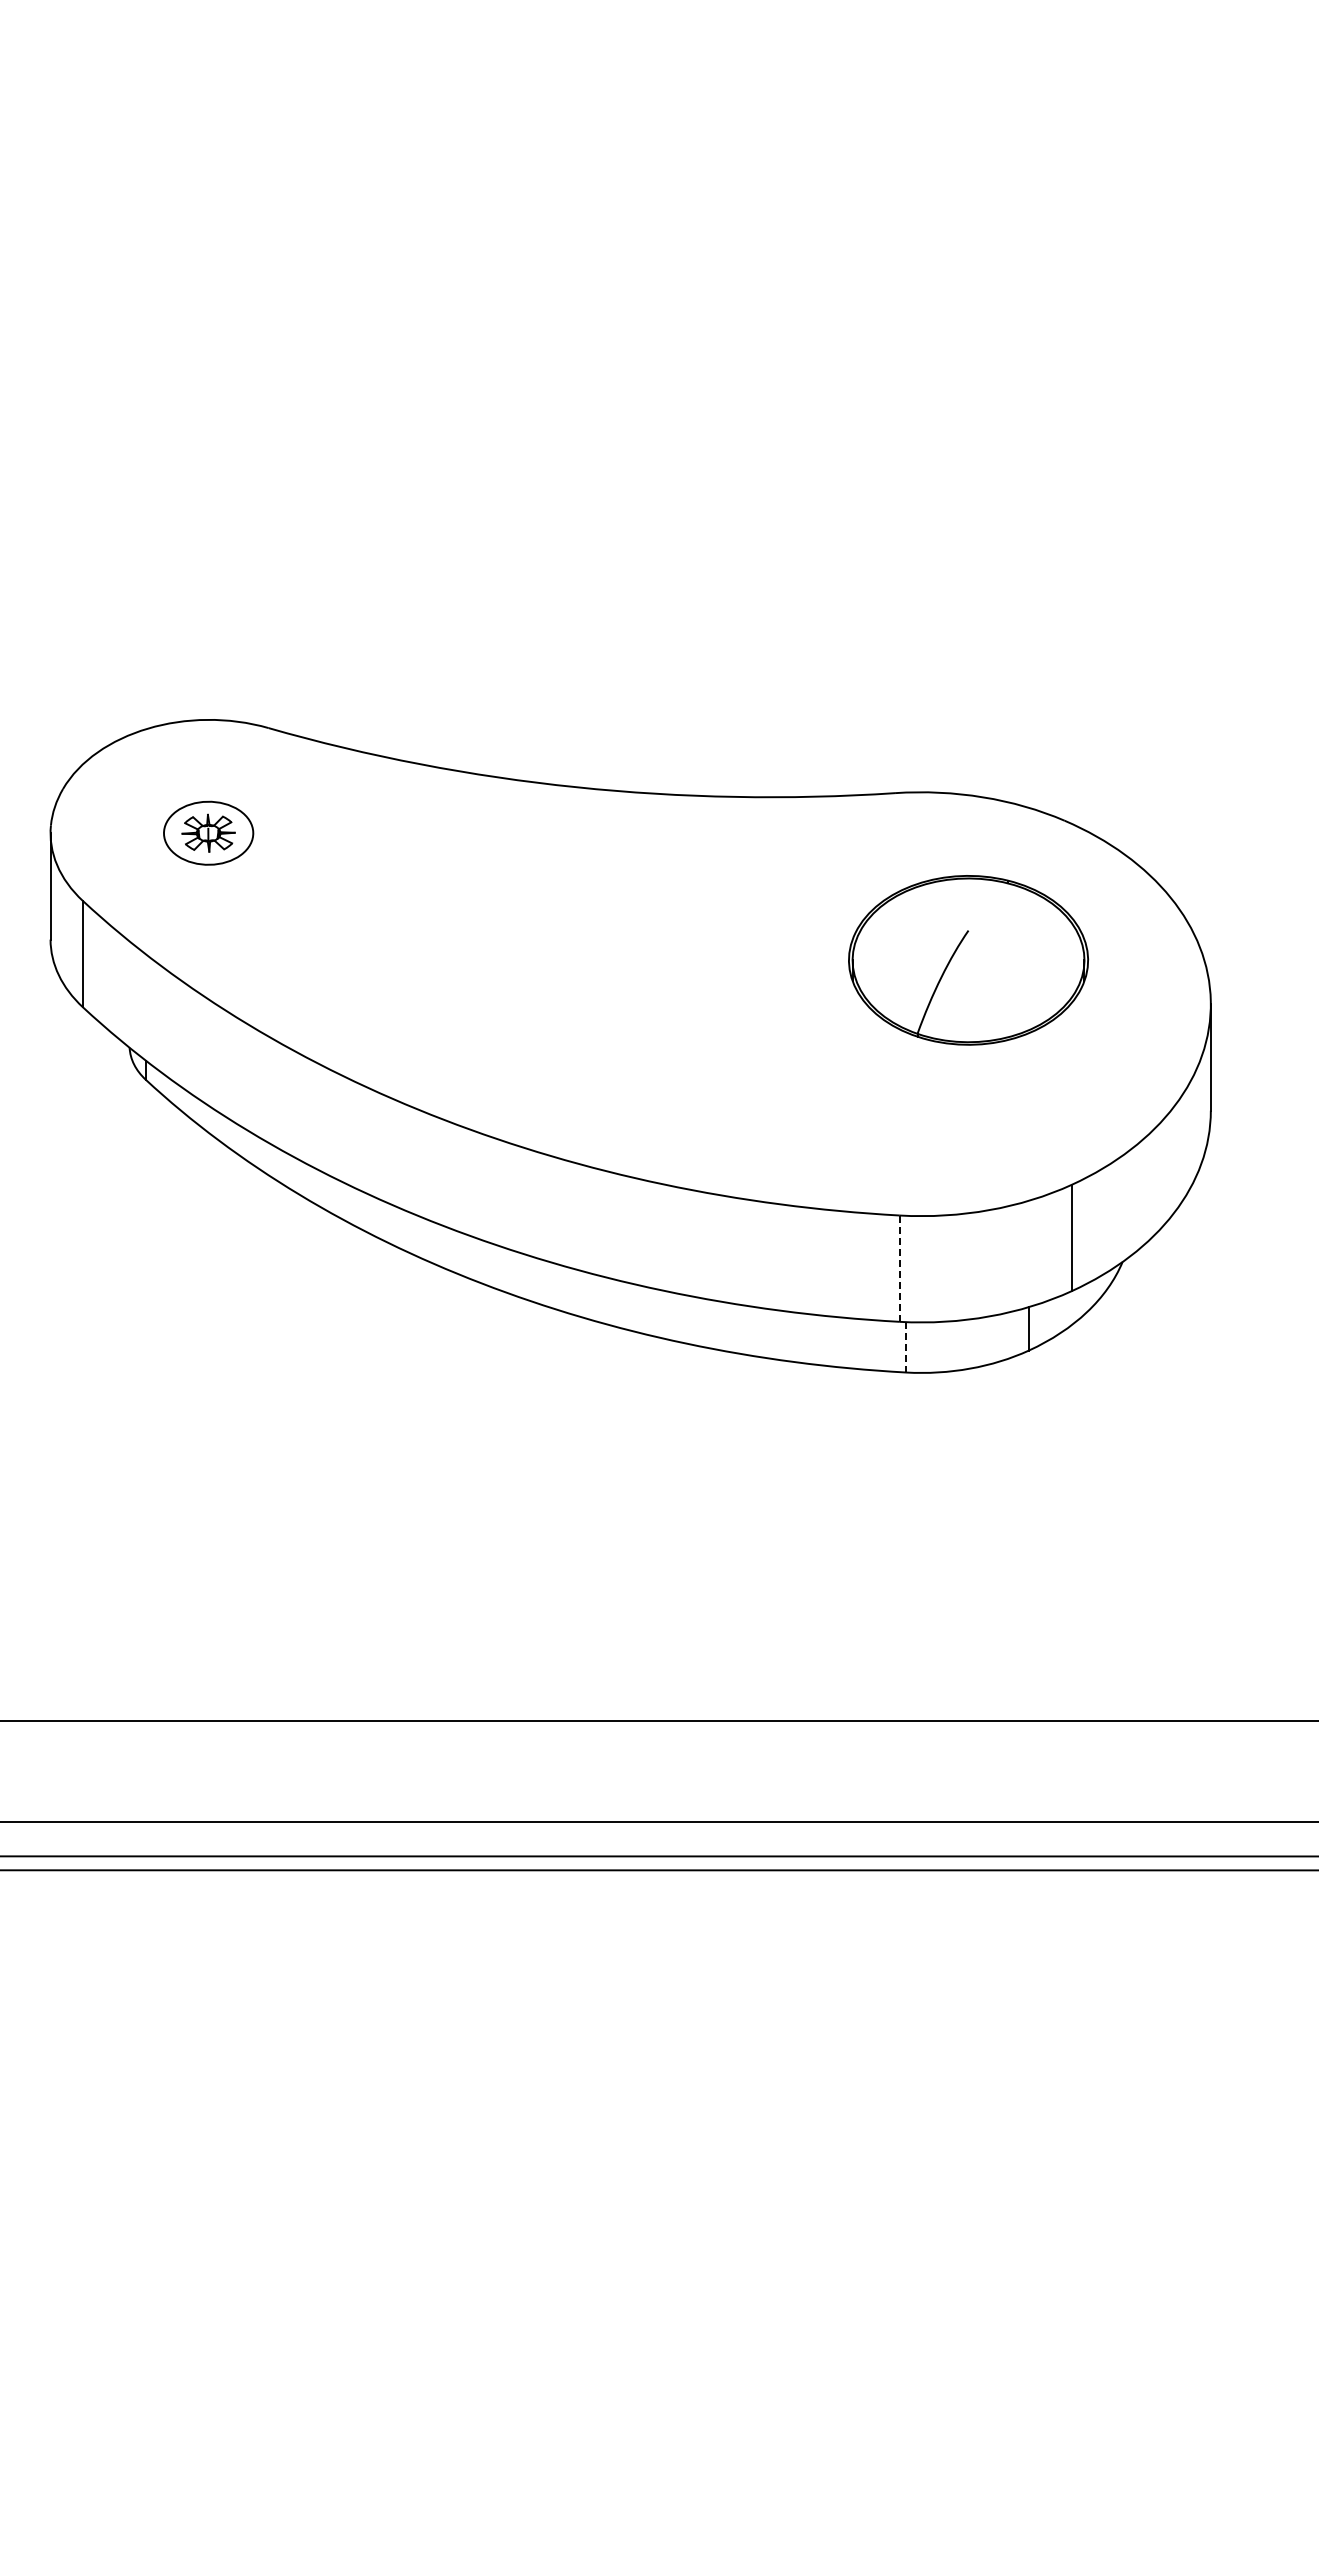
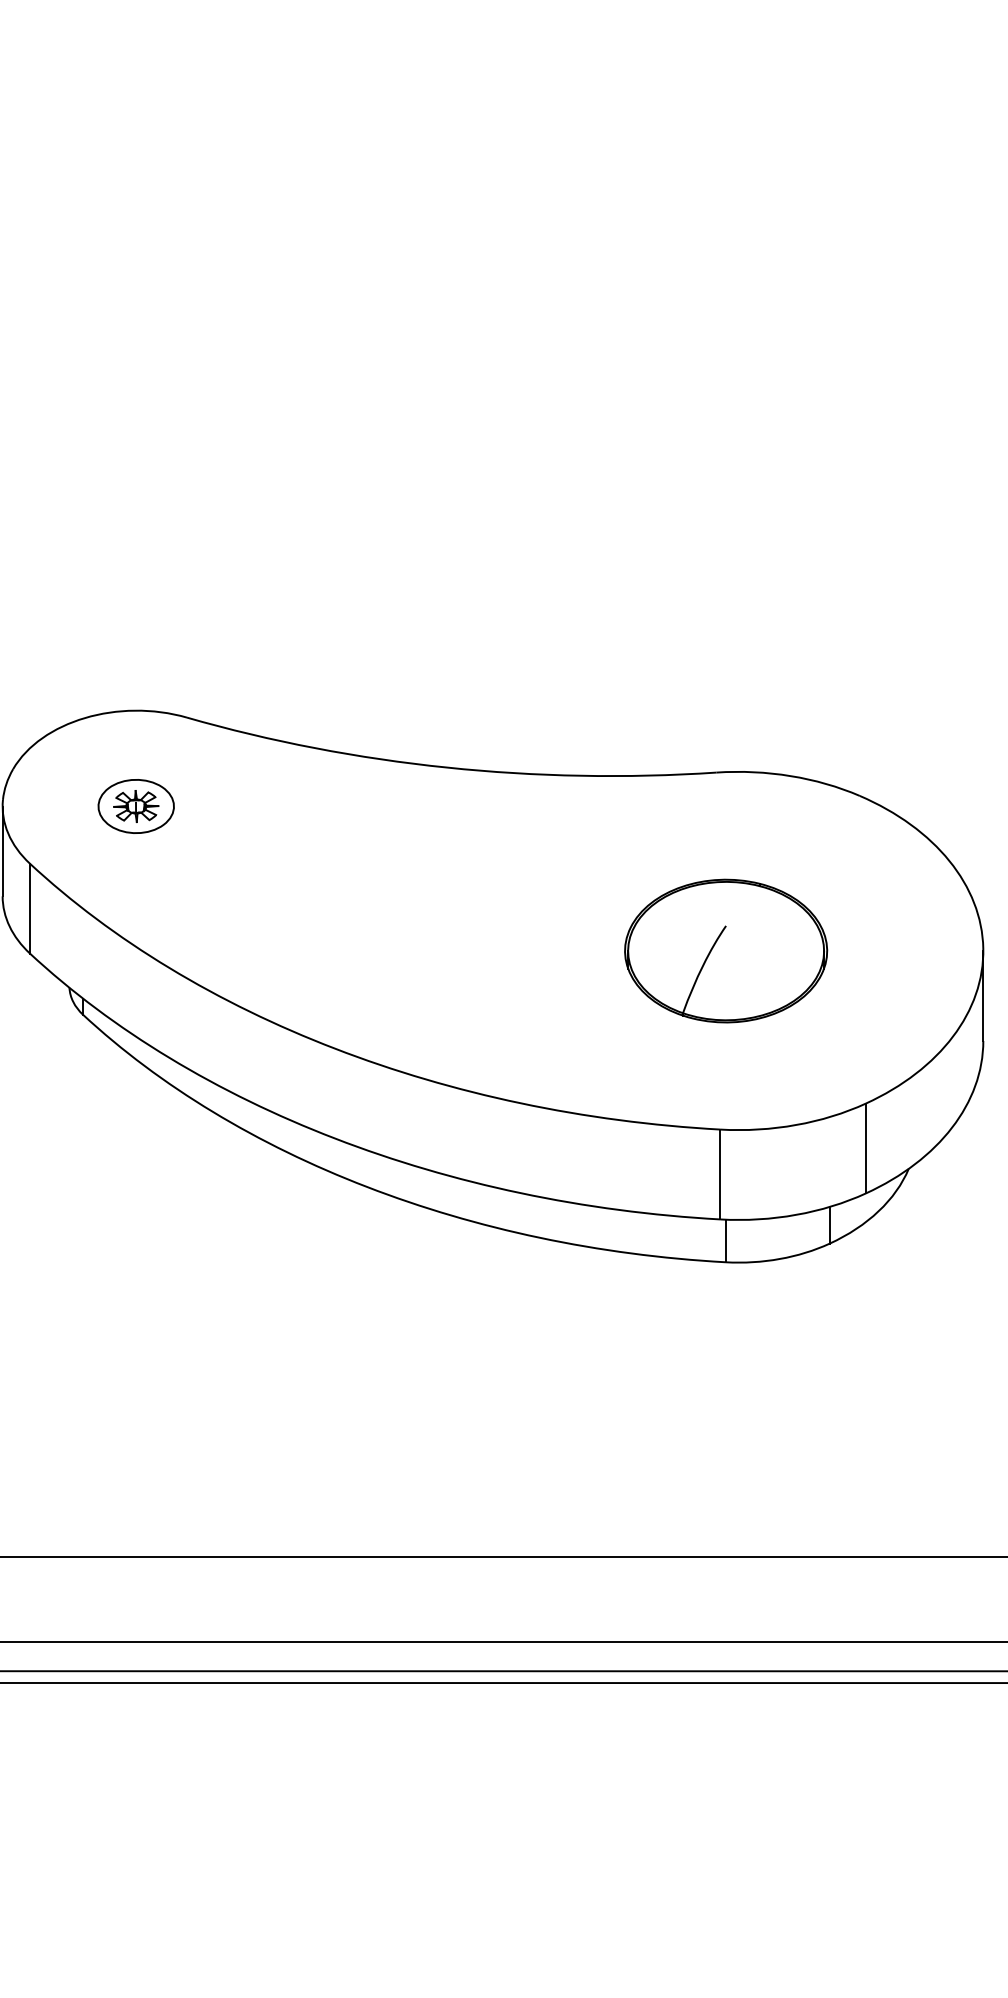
part: (968, 960) -> (726, 951), moved
line: (899, 1268) -> (720, 1174), dashed -> solid
line: (906, 1346) -> (726, 1240), dashed -> solid

